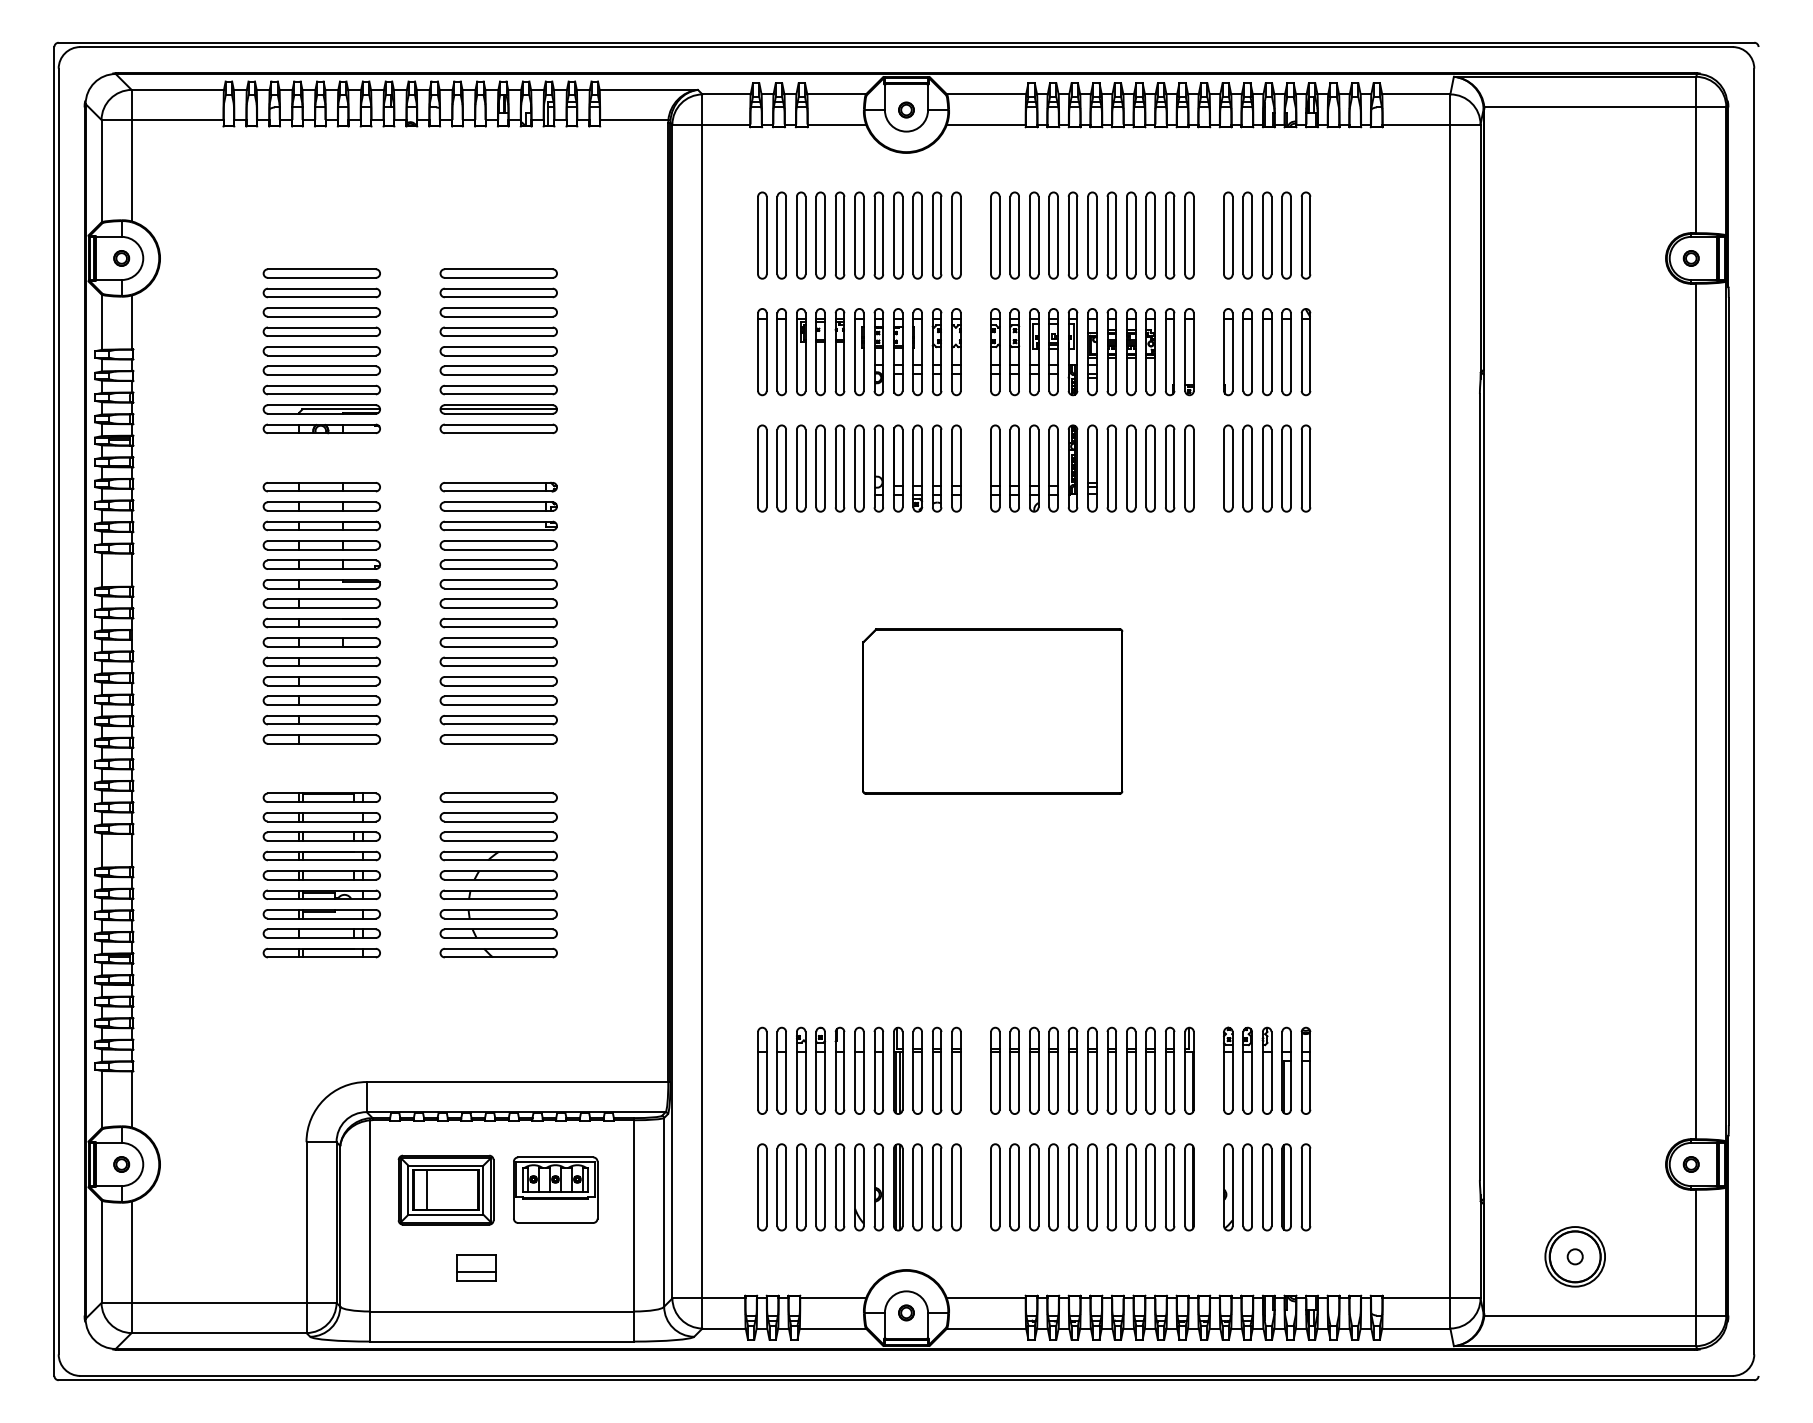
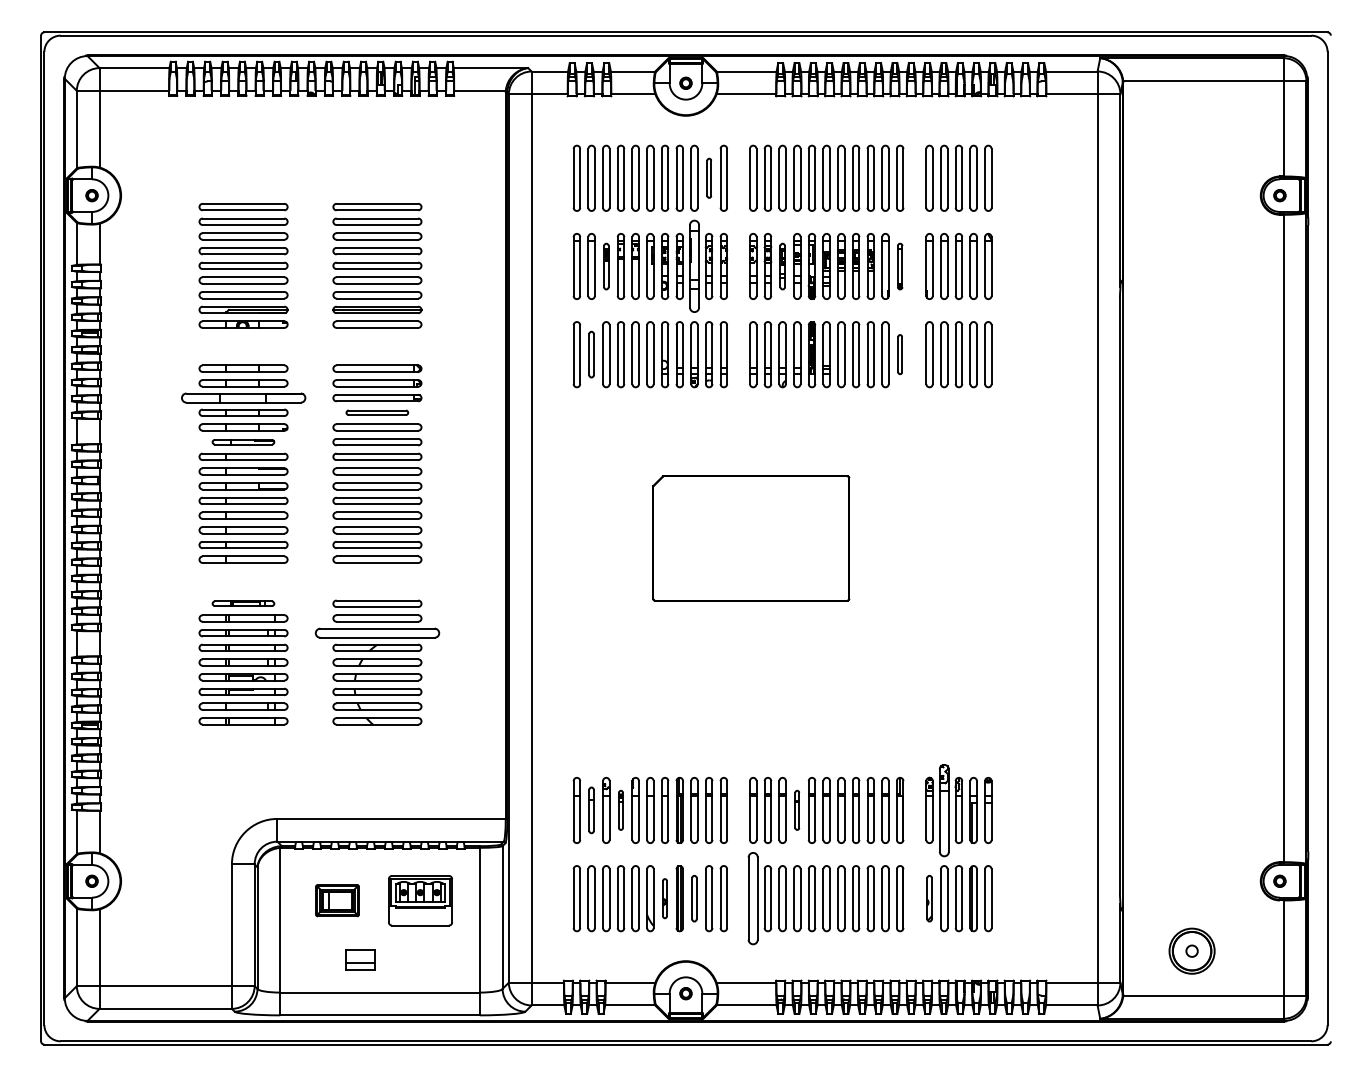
part: (937, 235) -> (709, 178), size x0.6
part: (801, 352) -> (606, 266), size x0.7
part: (917, 352) -> (694, 266), size x1.4
part: (1034, 352) -> (782, 266), size x0.7
part: (1189, 352) -> (900, 266), size x0.7
part: (781, 468) -> (591, 354), size x0.7
part: (1189, 468) -> (900, 354), size x0.6
part: (321, 525) -> (243, 397), size x1.4
part: (498, 545) -> (377, 412), size x0.7
part: (321, 584) -> (243, 442), size x0.7
part: (321, 797) -> (243, 603), size x0.7
part: (498, 836) -> (377, 633), size x1.4
part: (781, 1070) -> (591, 810), size x0.7
part: (820, 1070) -> (620, 810), size x0.6
part: (1053, 1070) -> (797, 810), size x0.6
part: (1247, 1070) -> (944, 810), size x1.4
part: (878, 1187) -> (664, 898), size x0.6
part: (917, 1187) -> (694, 898), size x0.7
part: (995, 1187) -> (753, 898), size x1.4
part: (1228, 1187) -> (929, 898), size x0.7
part: (445, 1189) -> (337, 900), size x0.6

